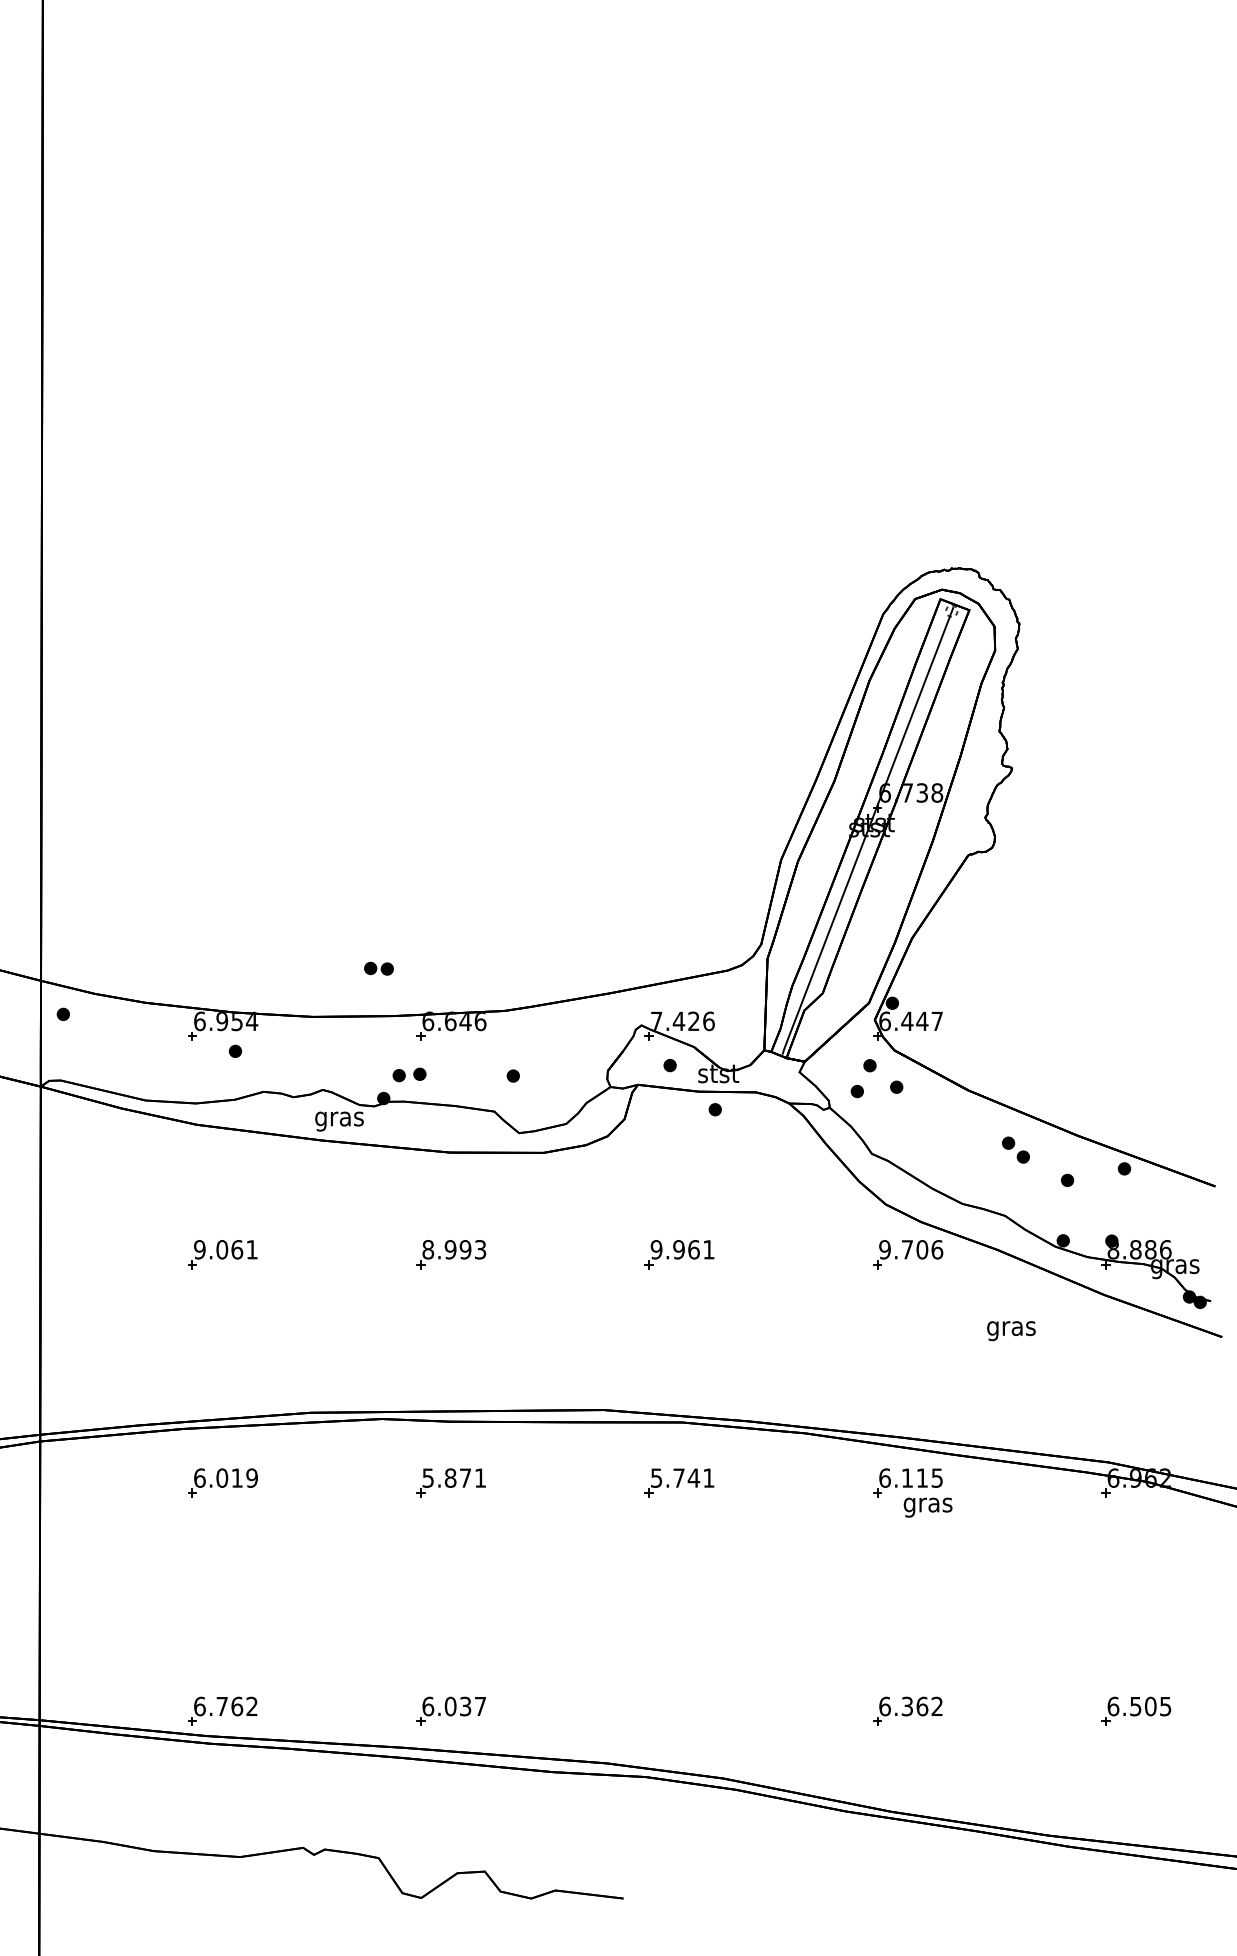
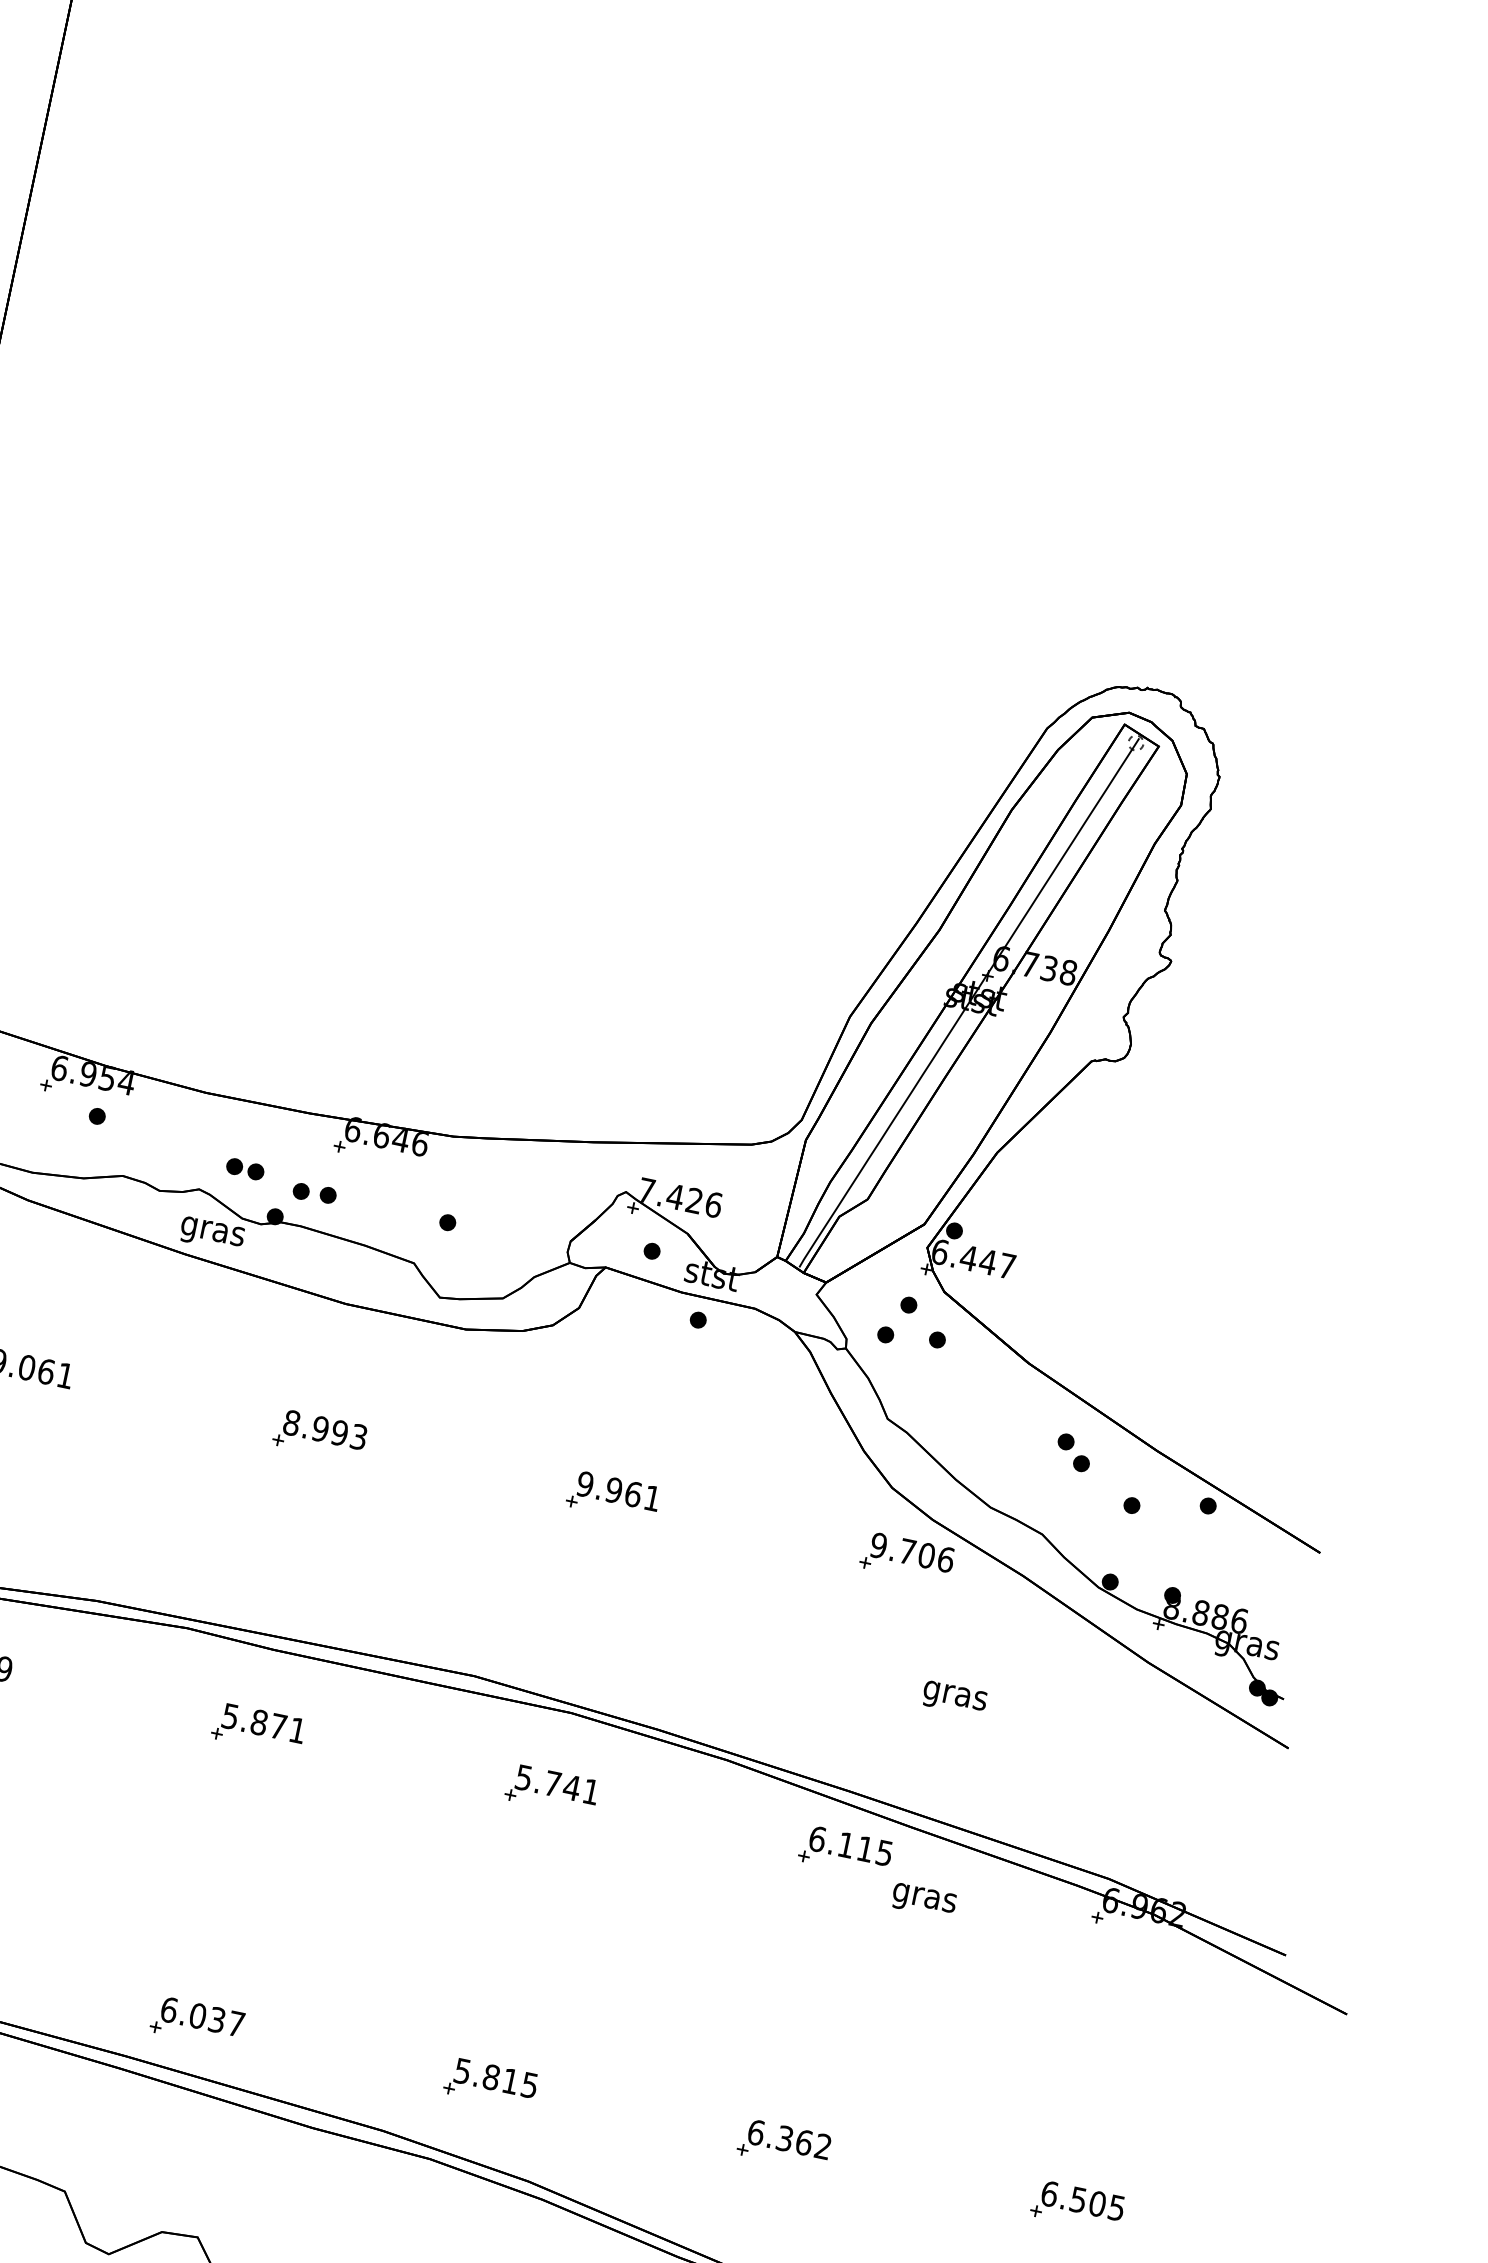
part: (378, 968) -> (244, 1168), moved
text: (1011, 1331) -> (954, 1699), moved
text: (927, 1507) -> (923, 1900), moved
part: (679, 1710) -> (490, 2082), added

